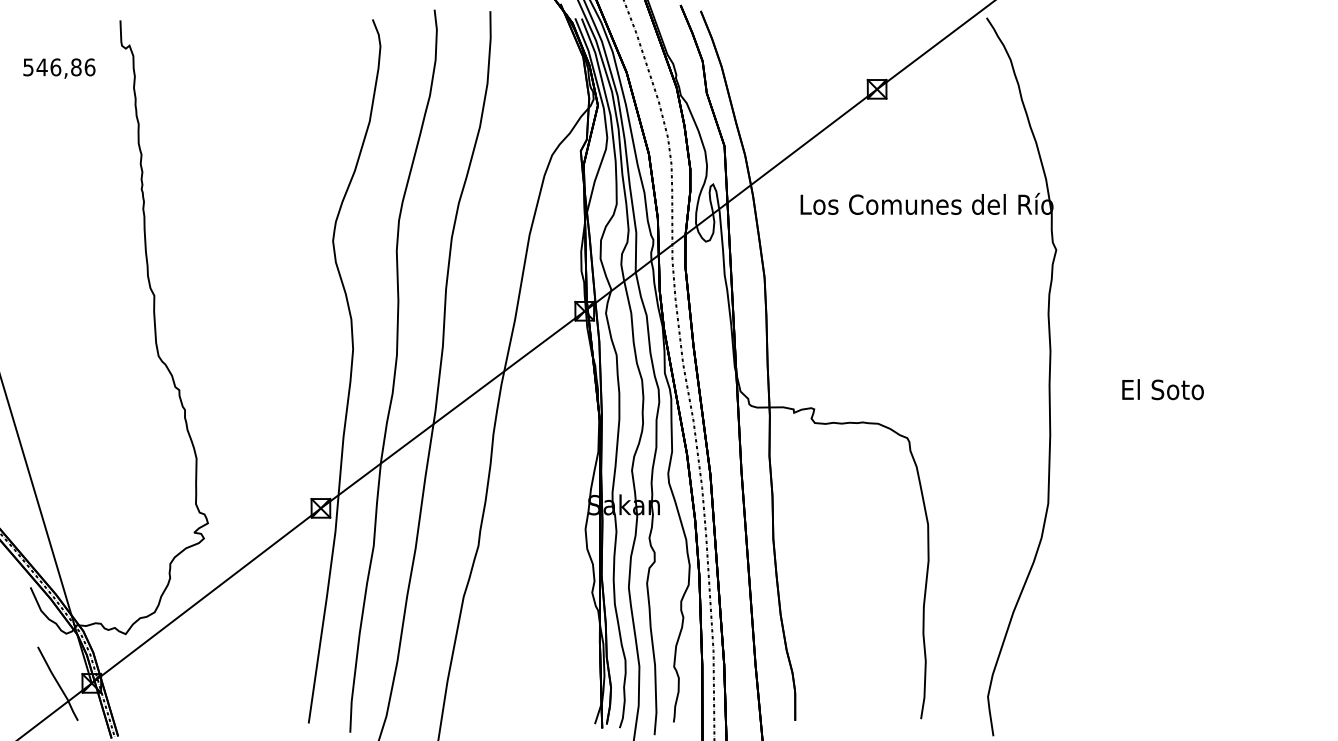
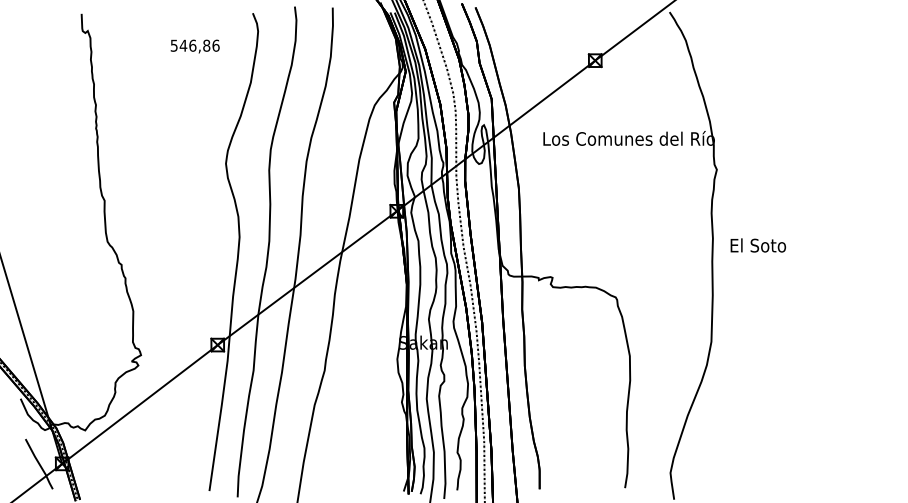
text: (58, 68) -> (194, 46), moved
text: (1163, 389) -> (758, 245), moved

